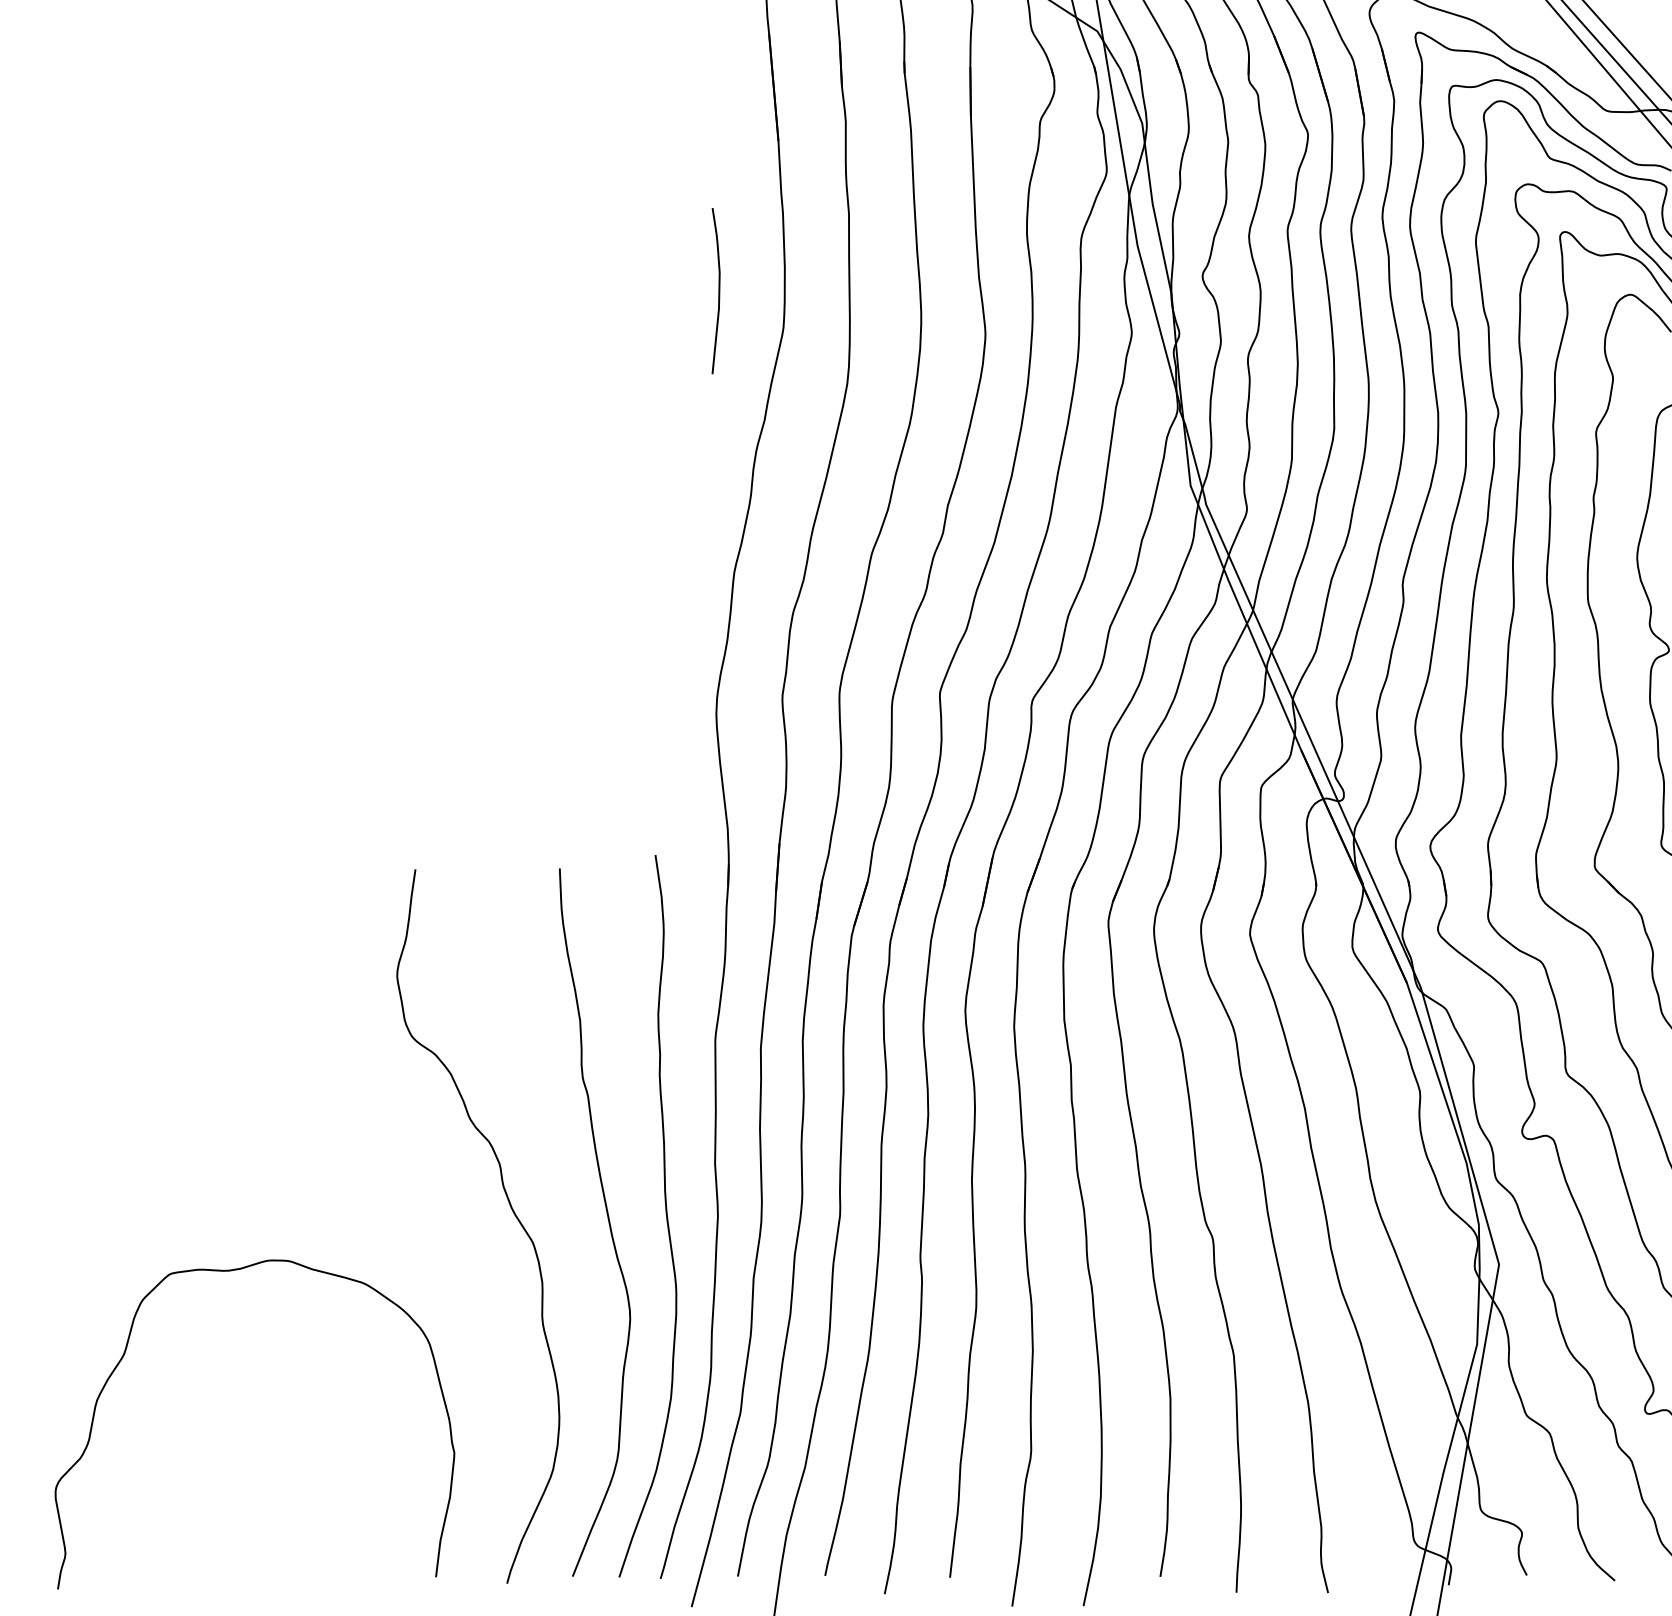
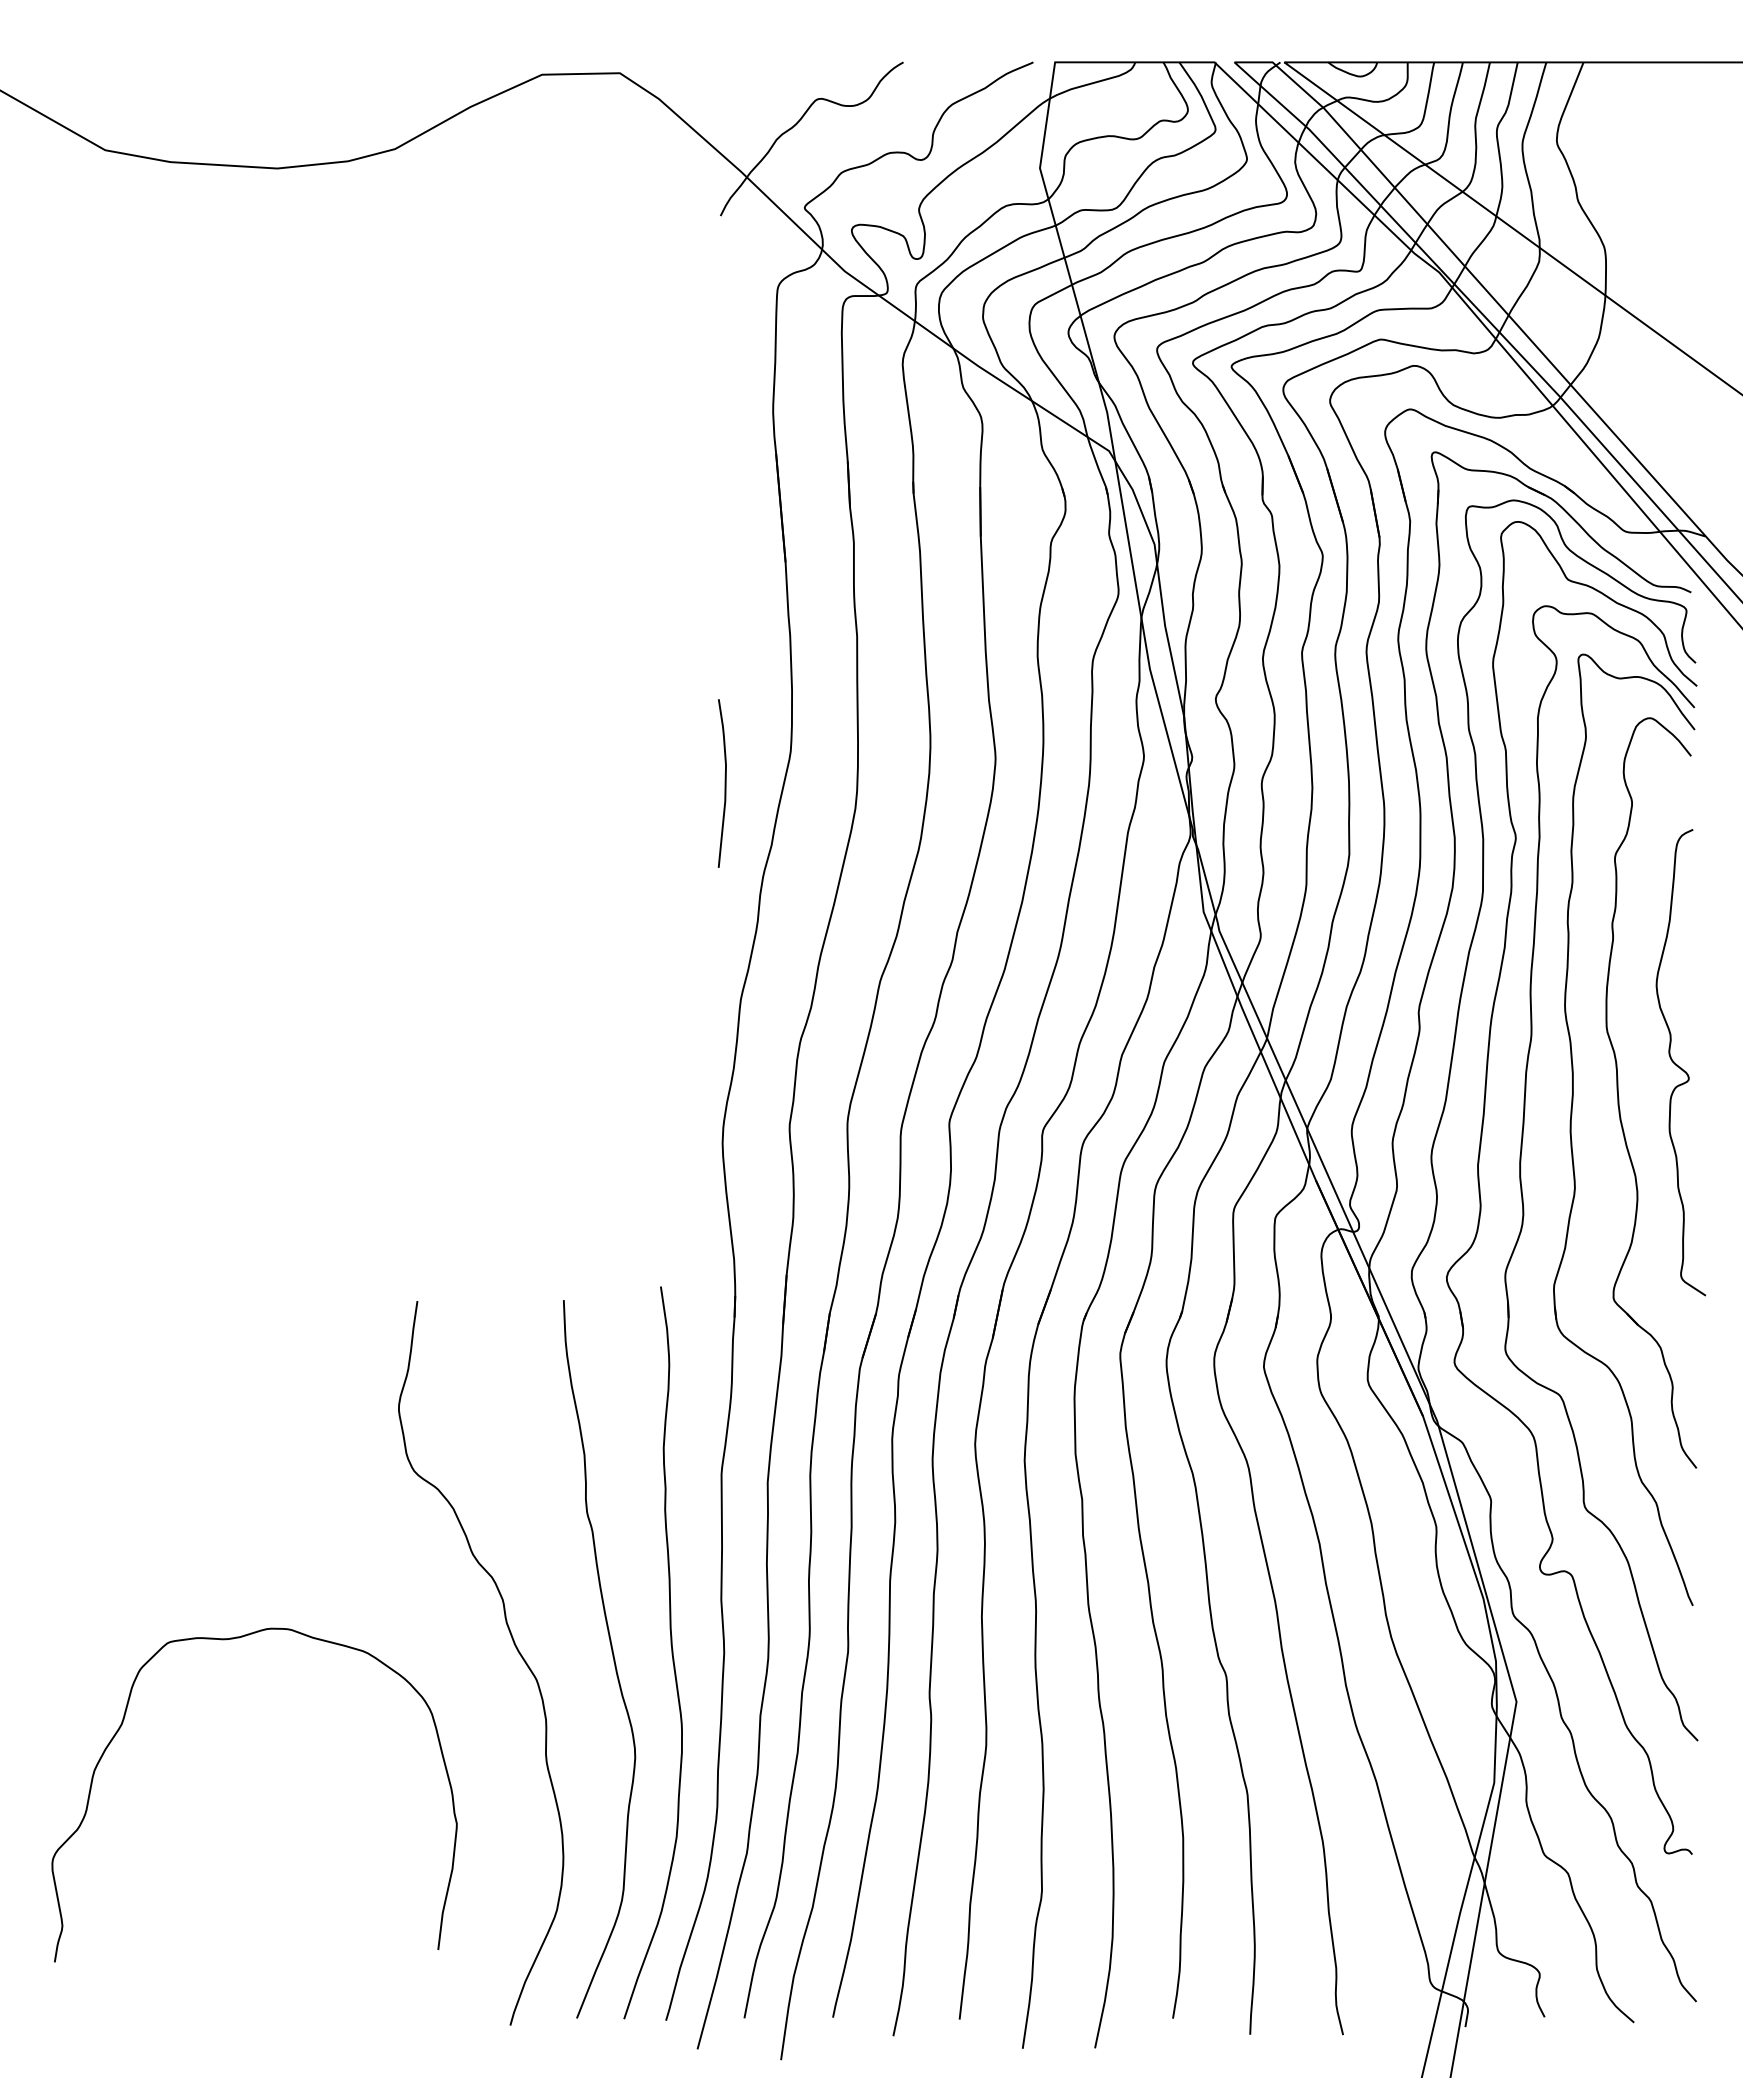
curve: (718, 291) -> (724, 783), moved
curve: (124, 1355) -> (122, 1725), moved

